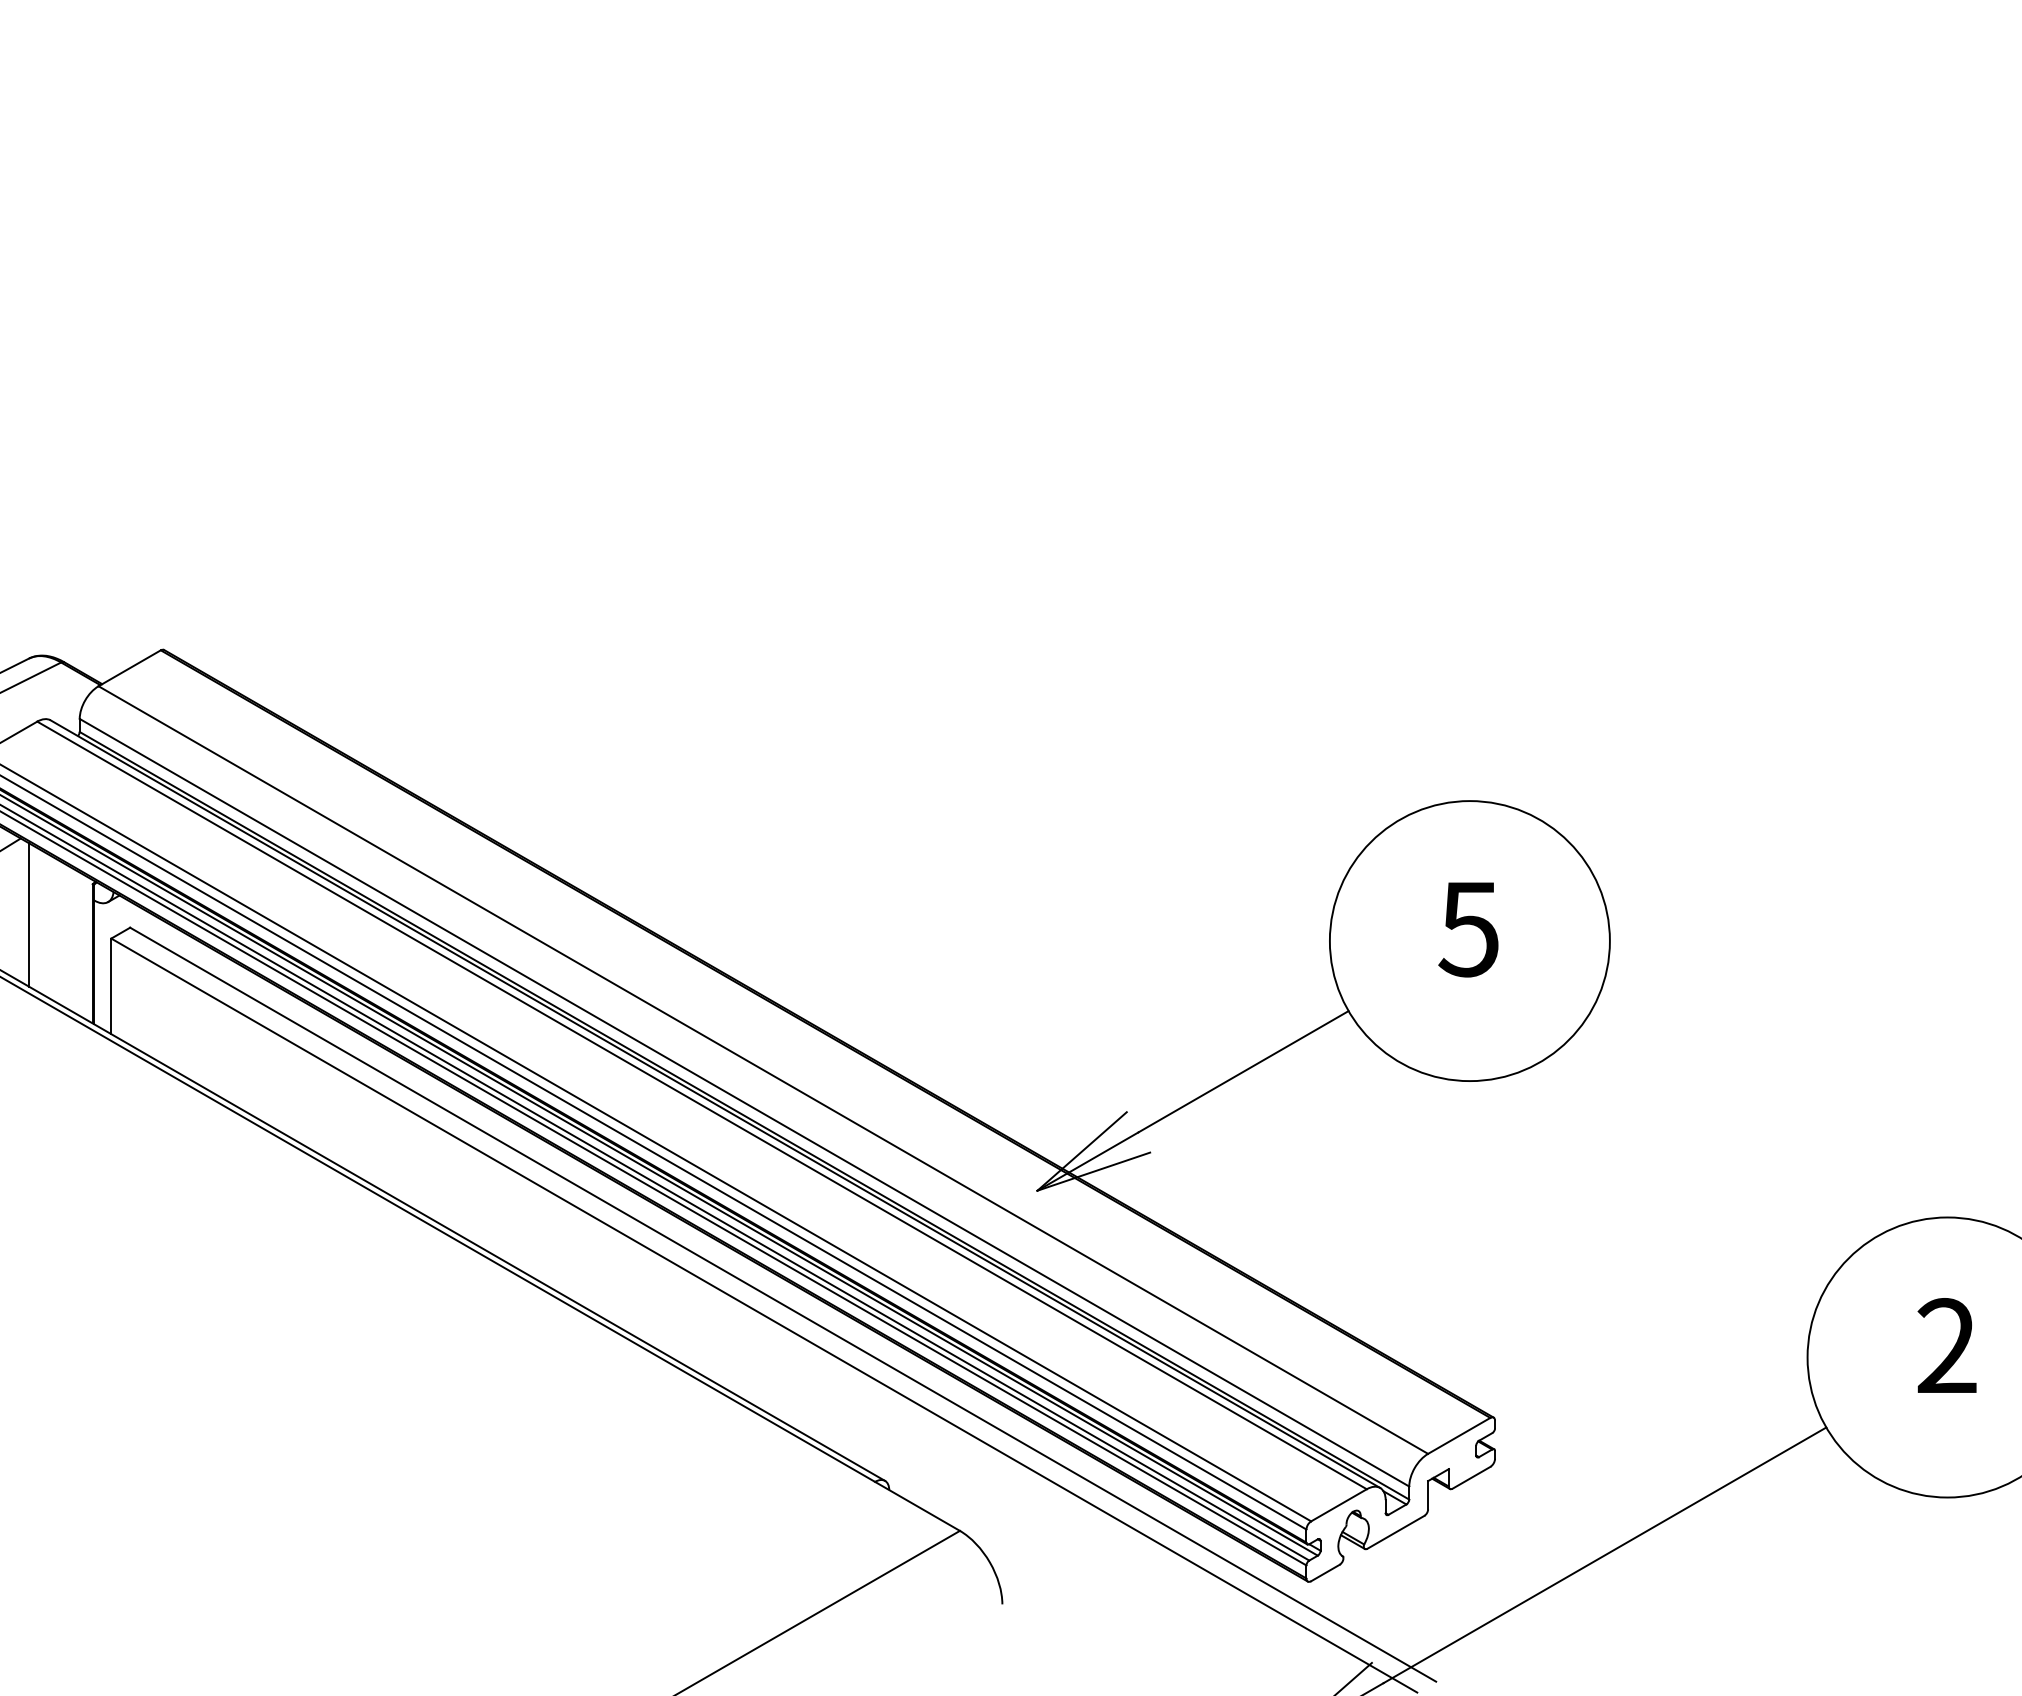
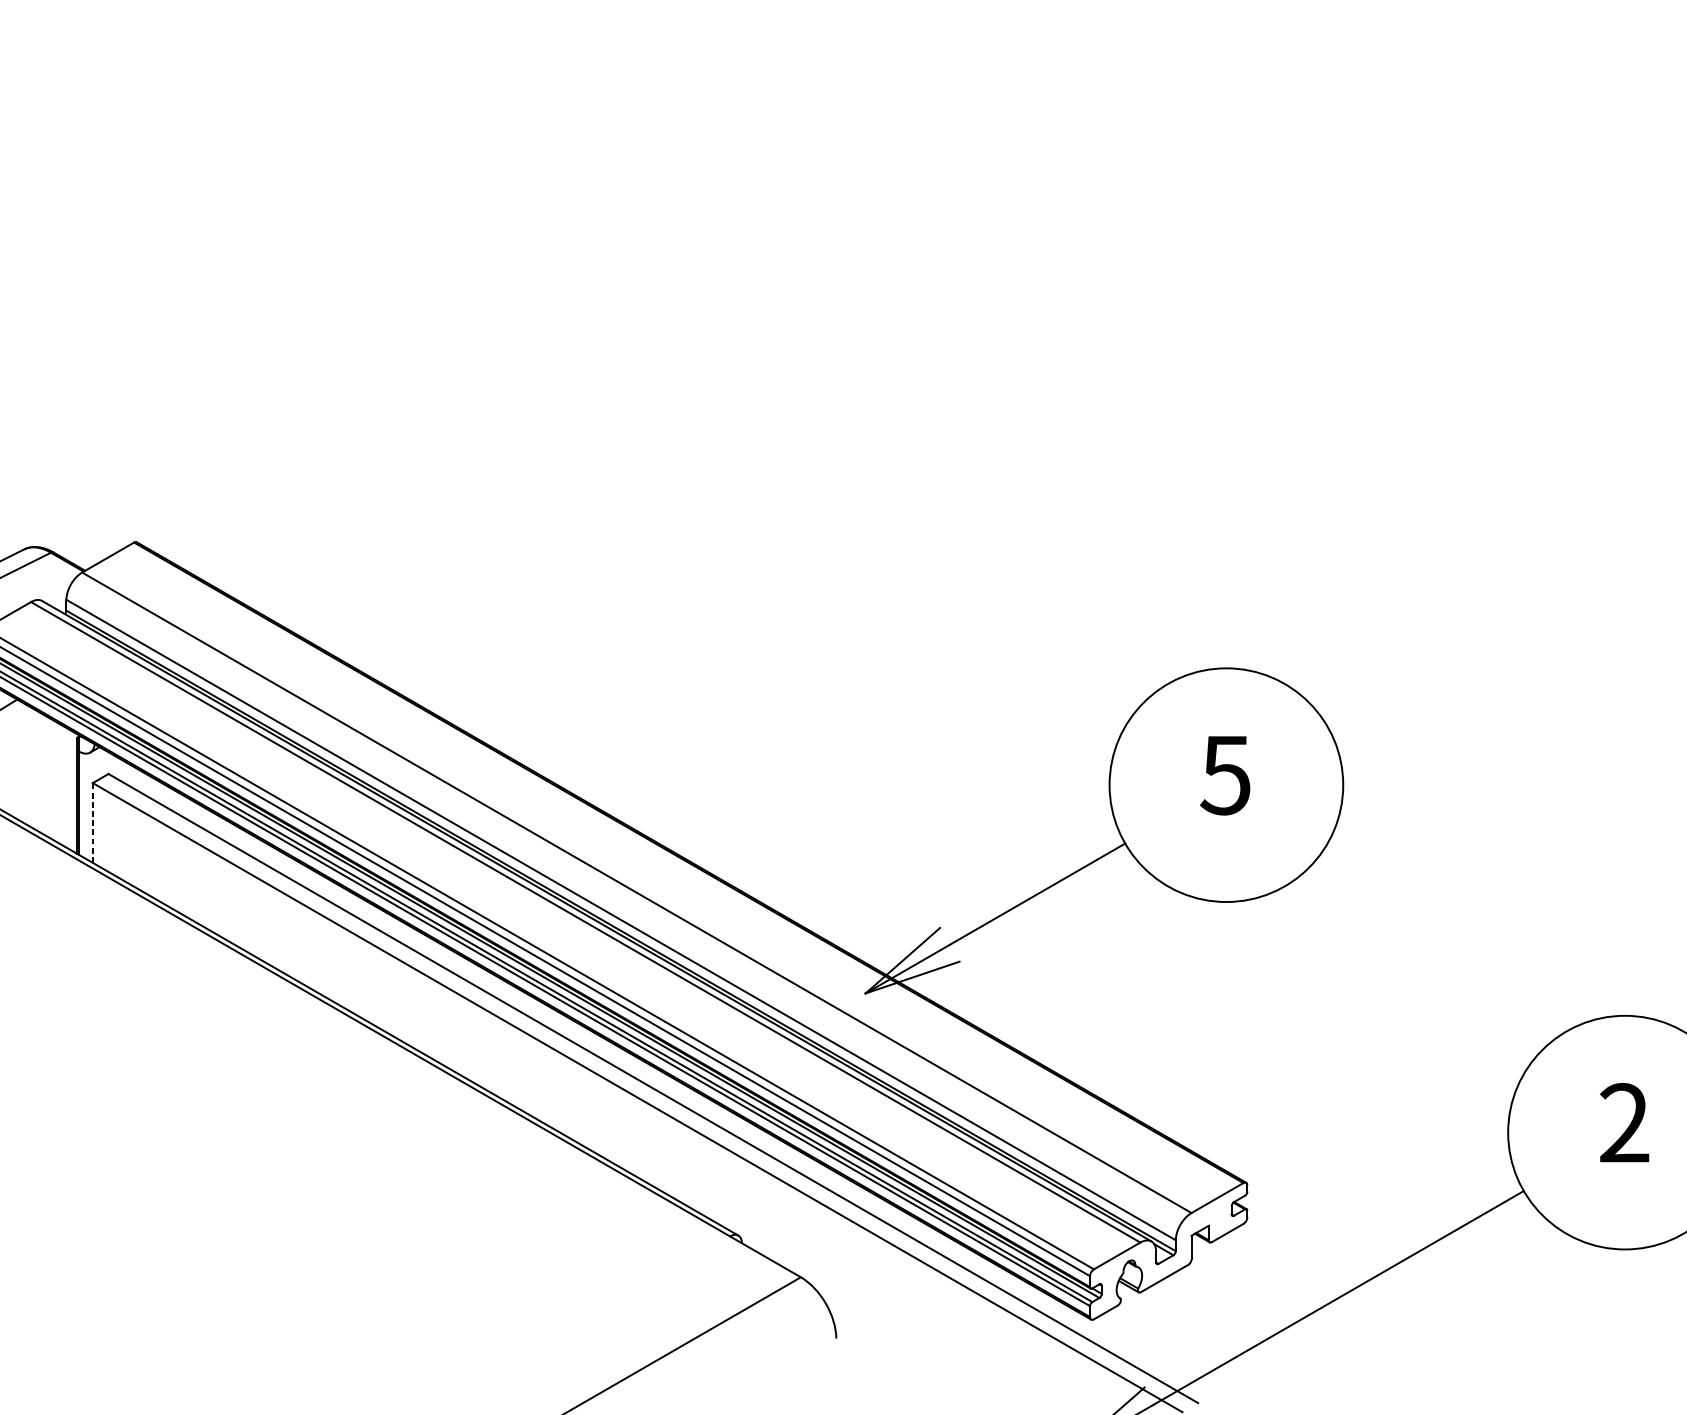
line: (28, 914) -> (23, 762), removed
line: (111, 986) -> (92, 823), solid -> dashed

